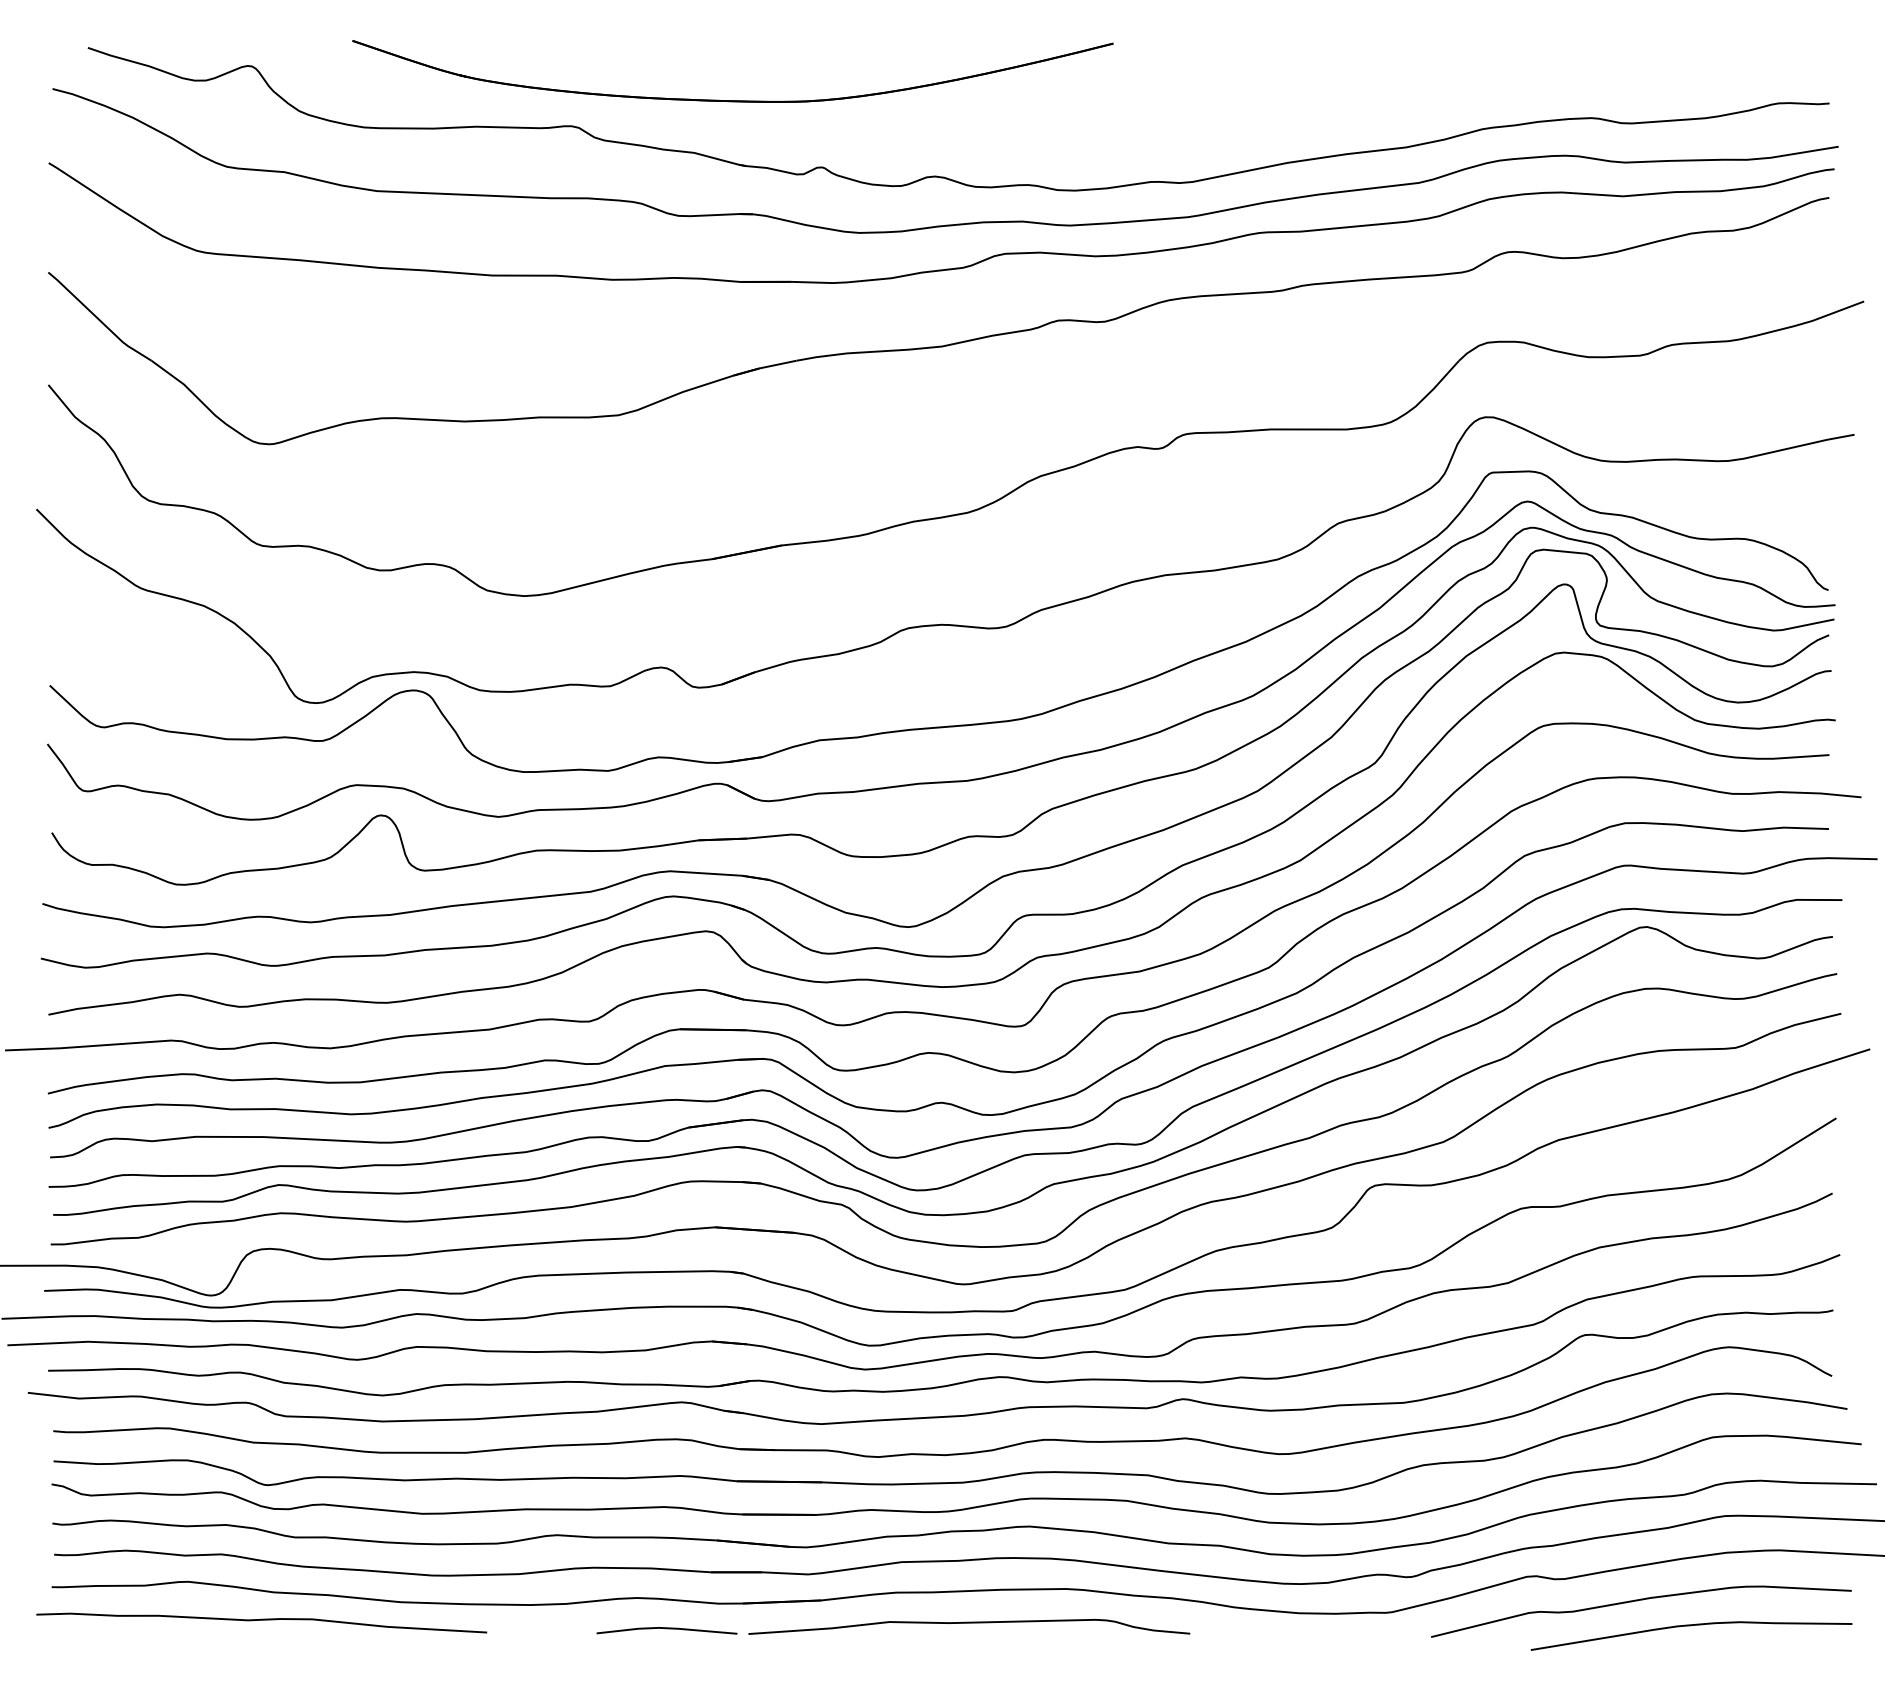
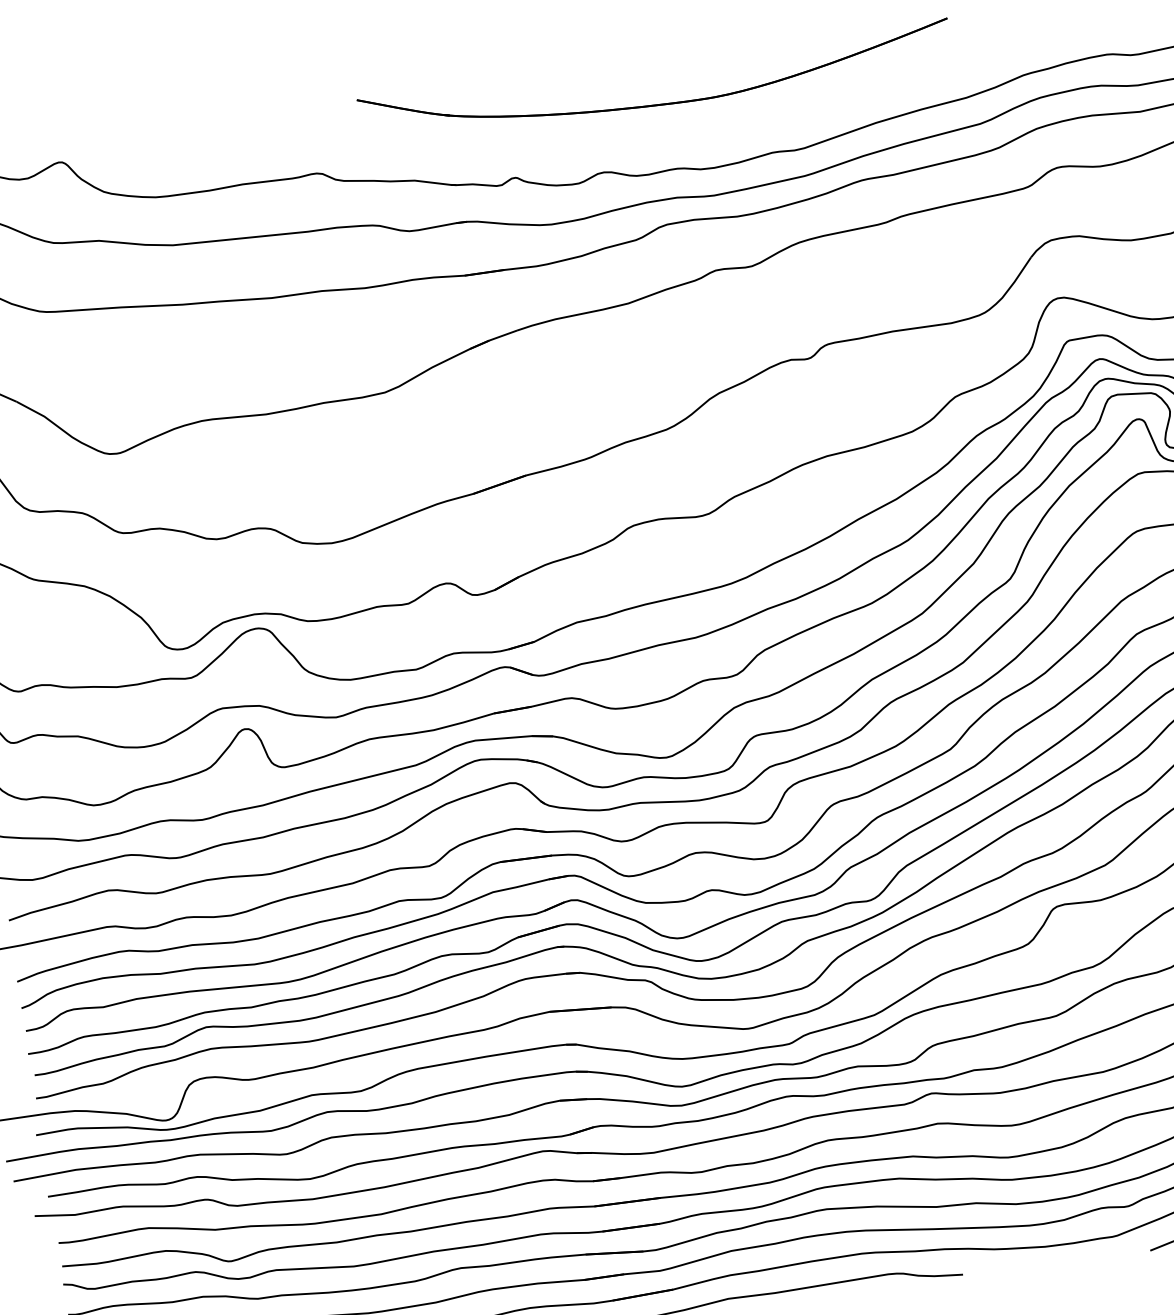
part: (732, 100) -> (658, 104), moved

